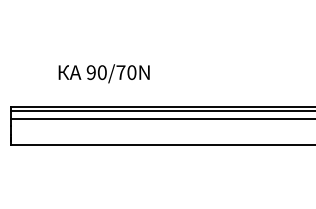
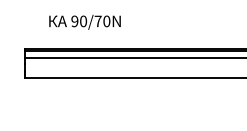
text: (103, 73) -> (84, 22), moved

